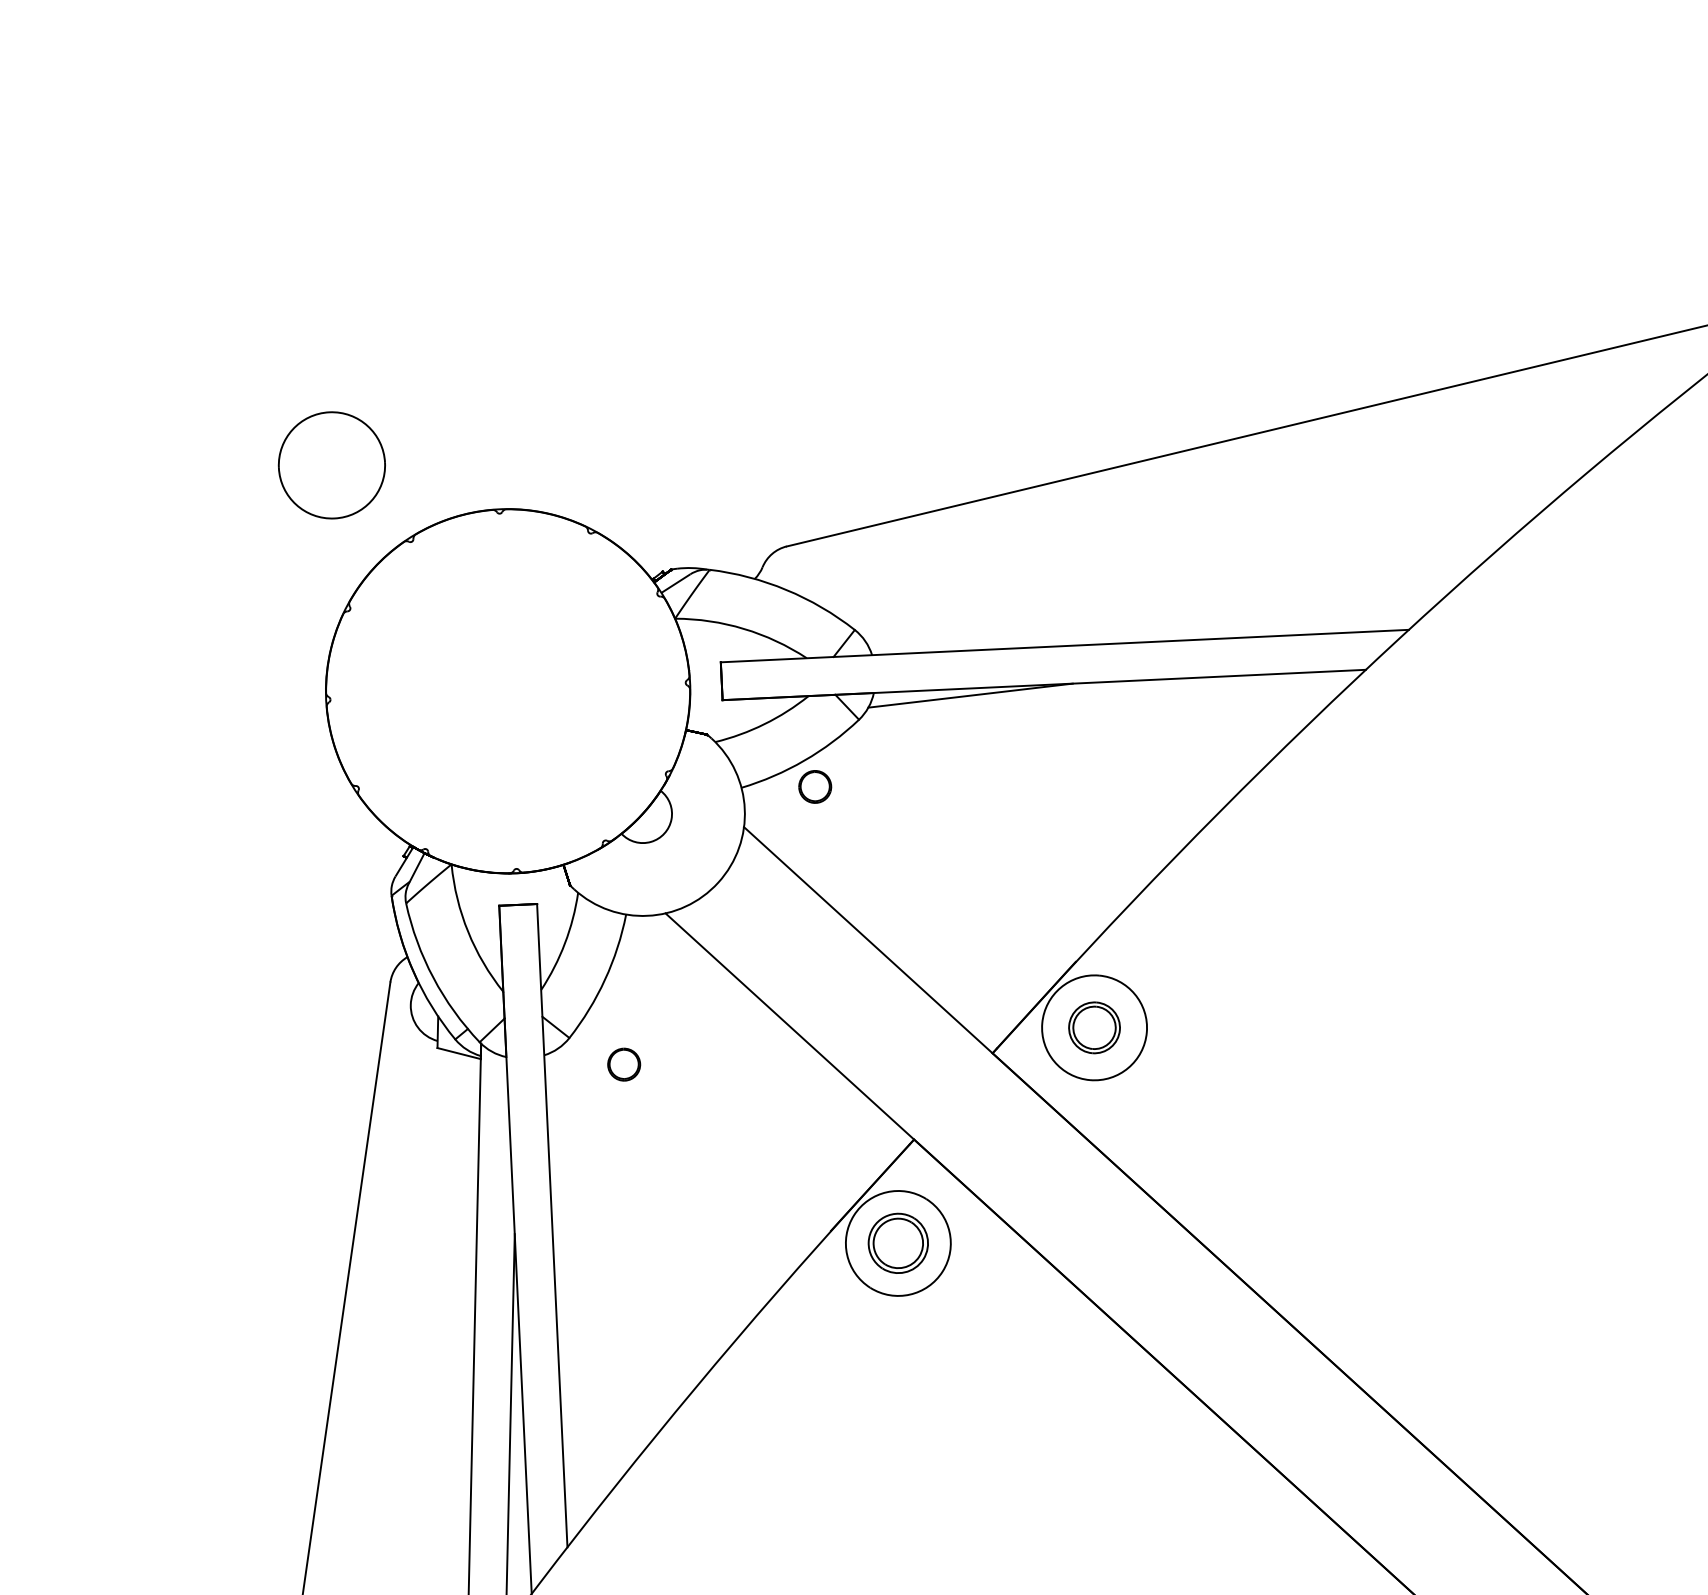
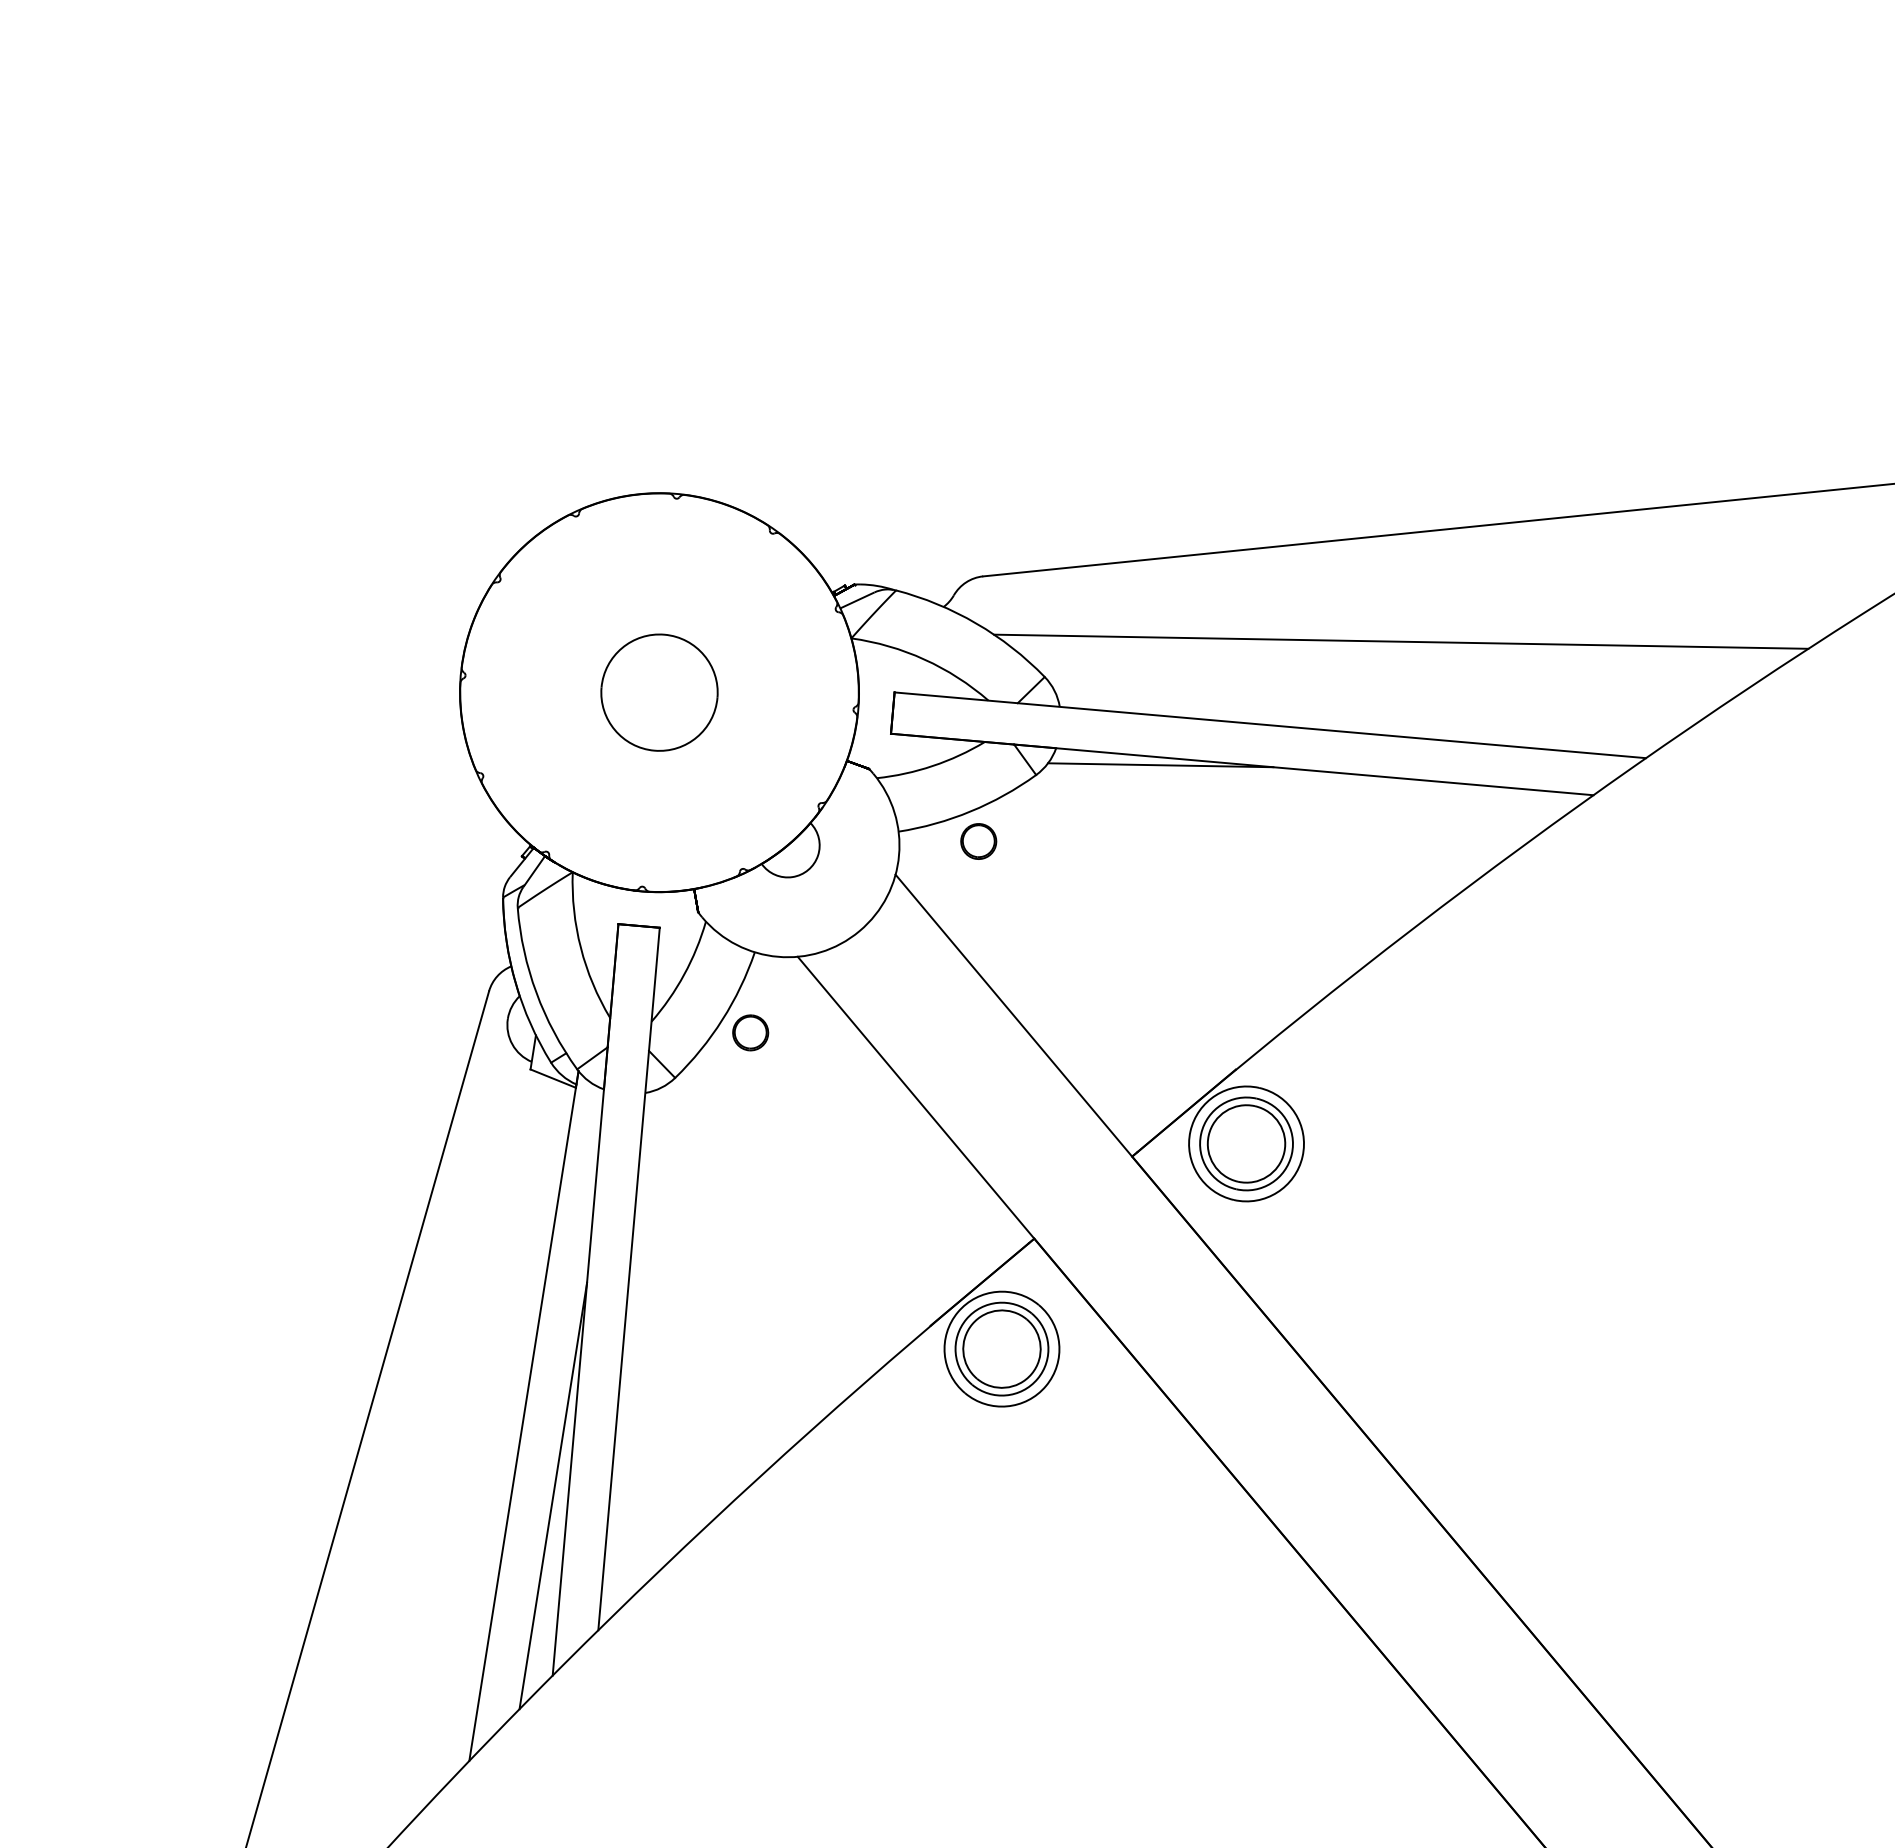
part: (331, 465) -> (659, 692), moved
line: (1173, 554) -> (1401, 641), added
part: (1094, 1027) -> (1246, 1143), size x1.67
part: (623, 1064) -> (750, 1032), moved
part: (897, 1242) -> (1001, 1348), size x1.43

